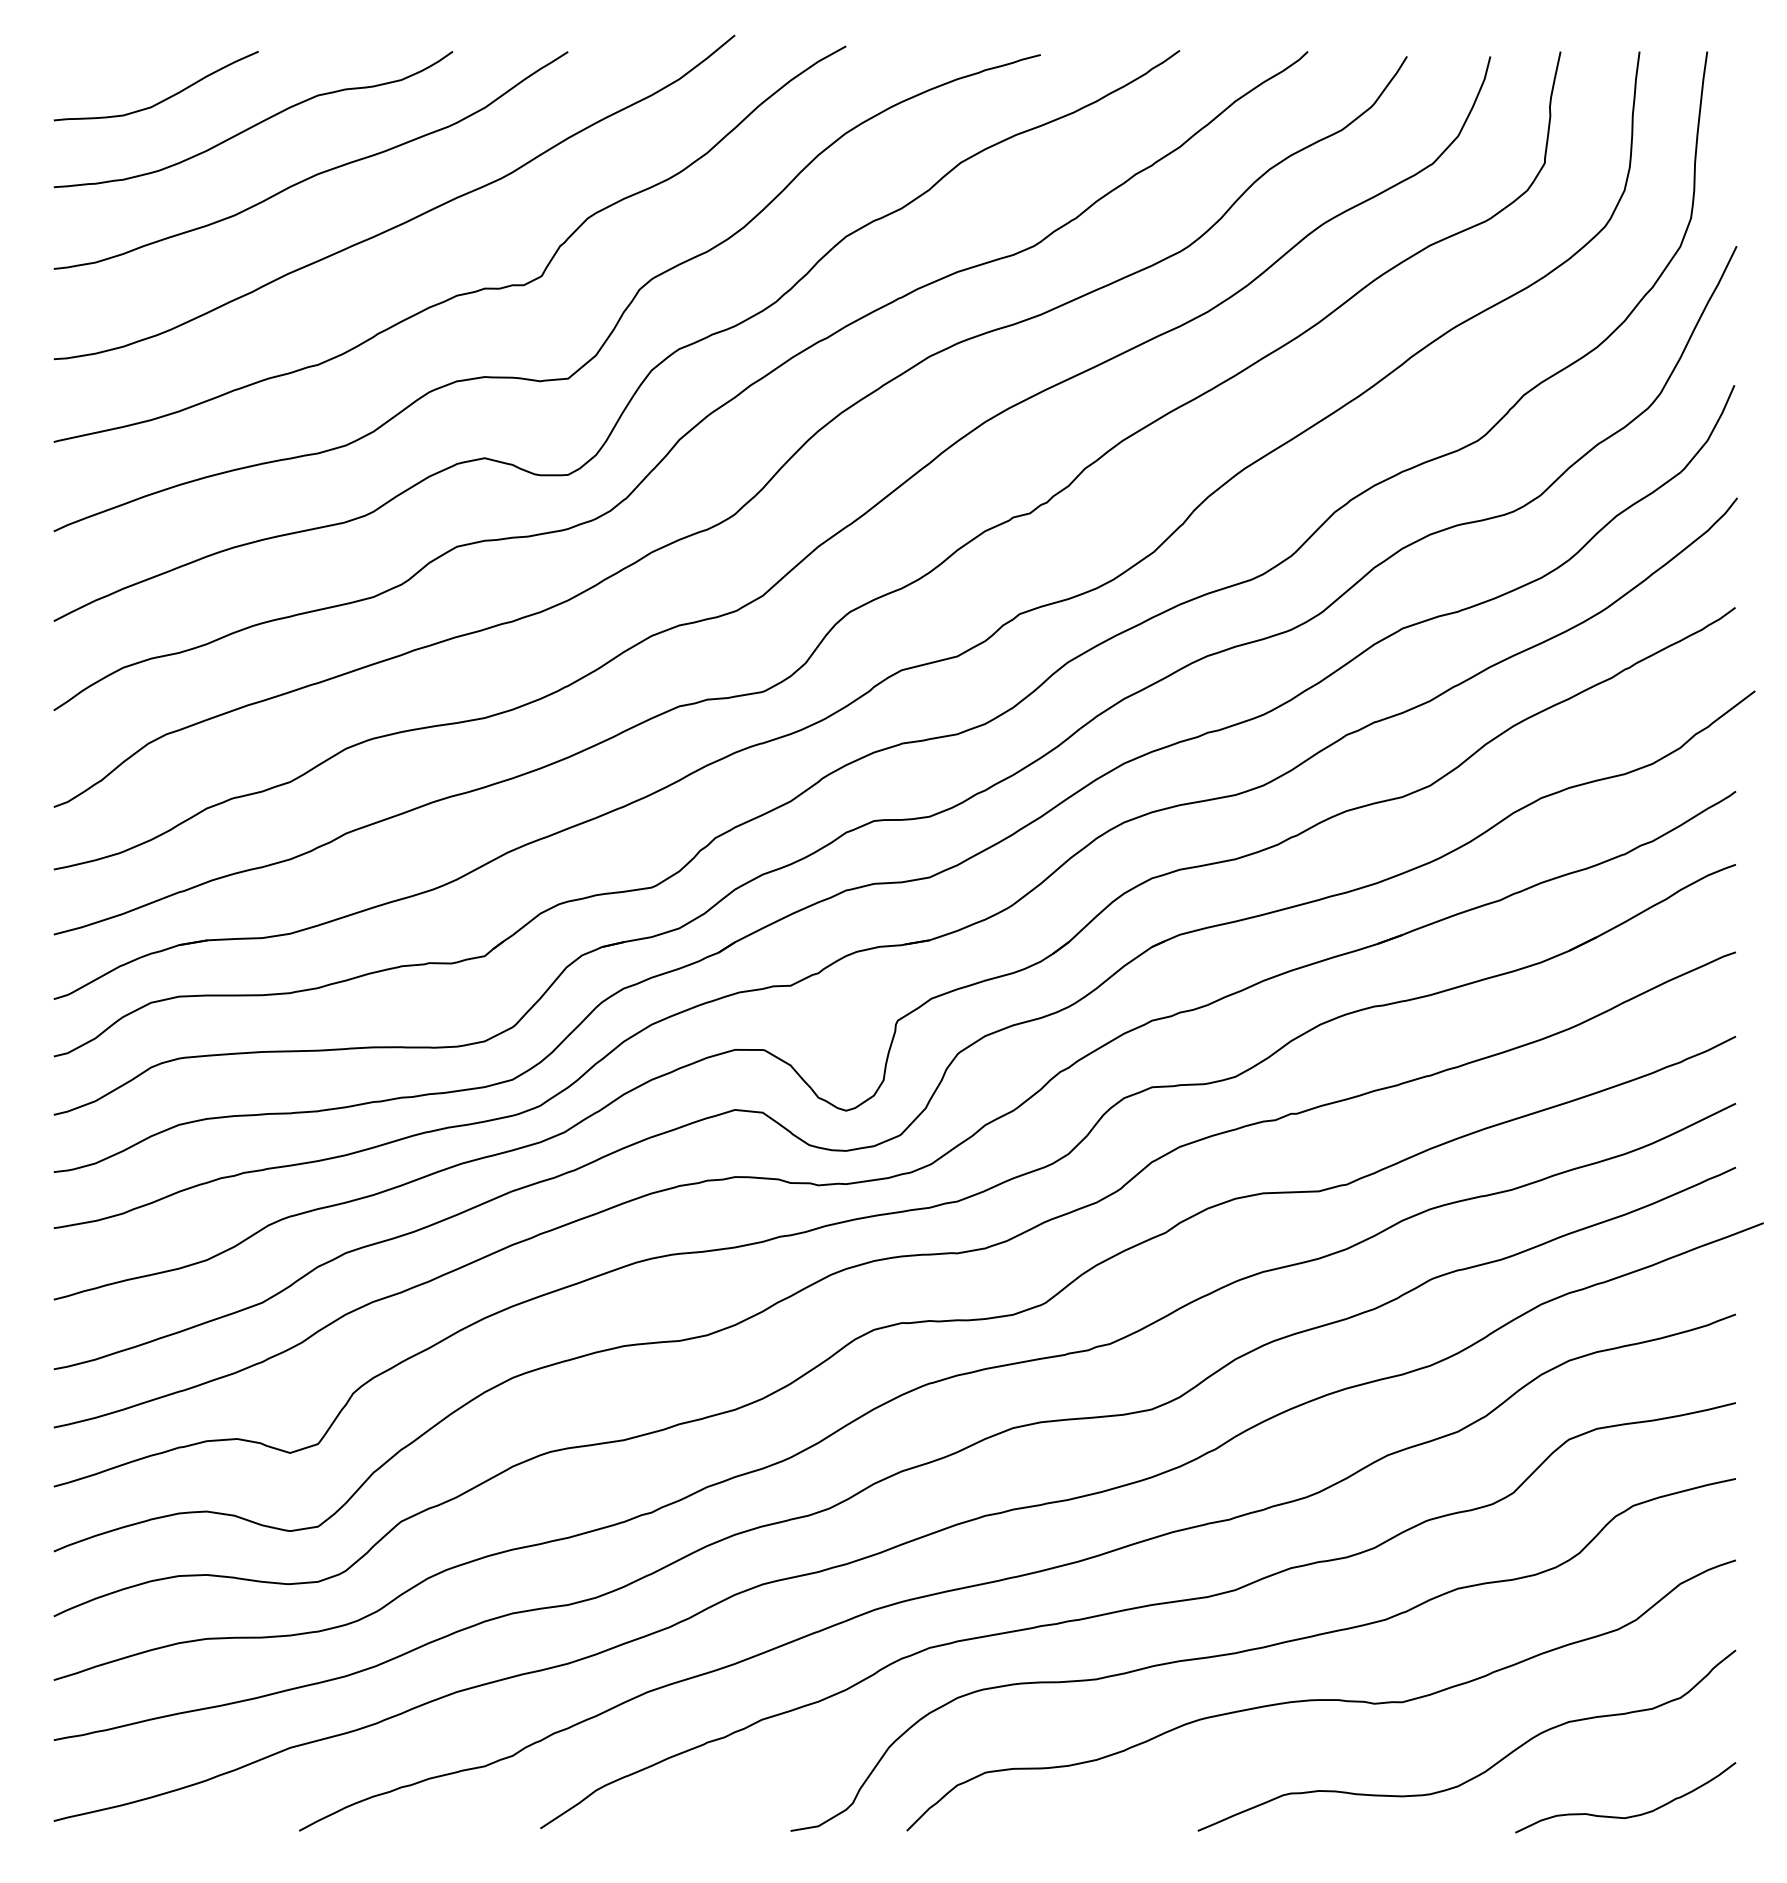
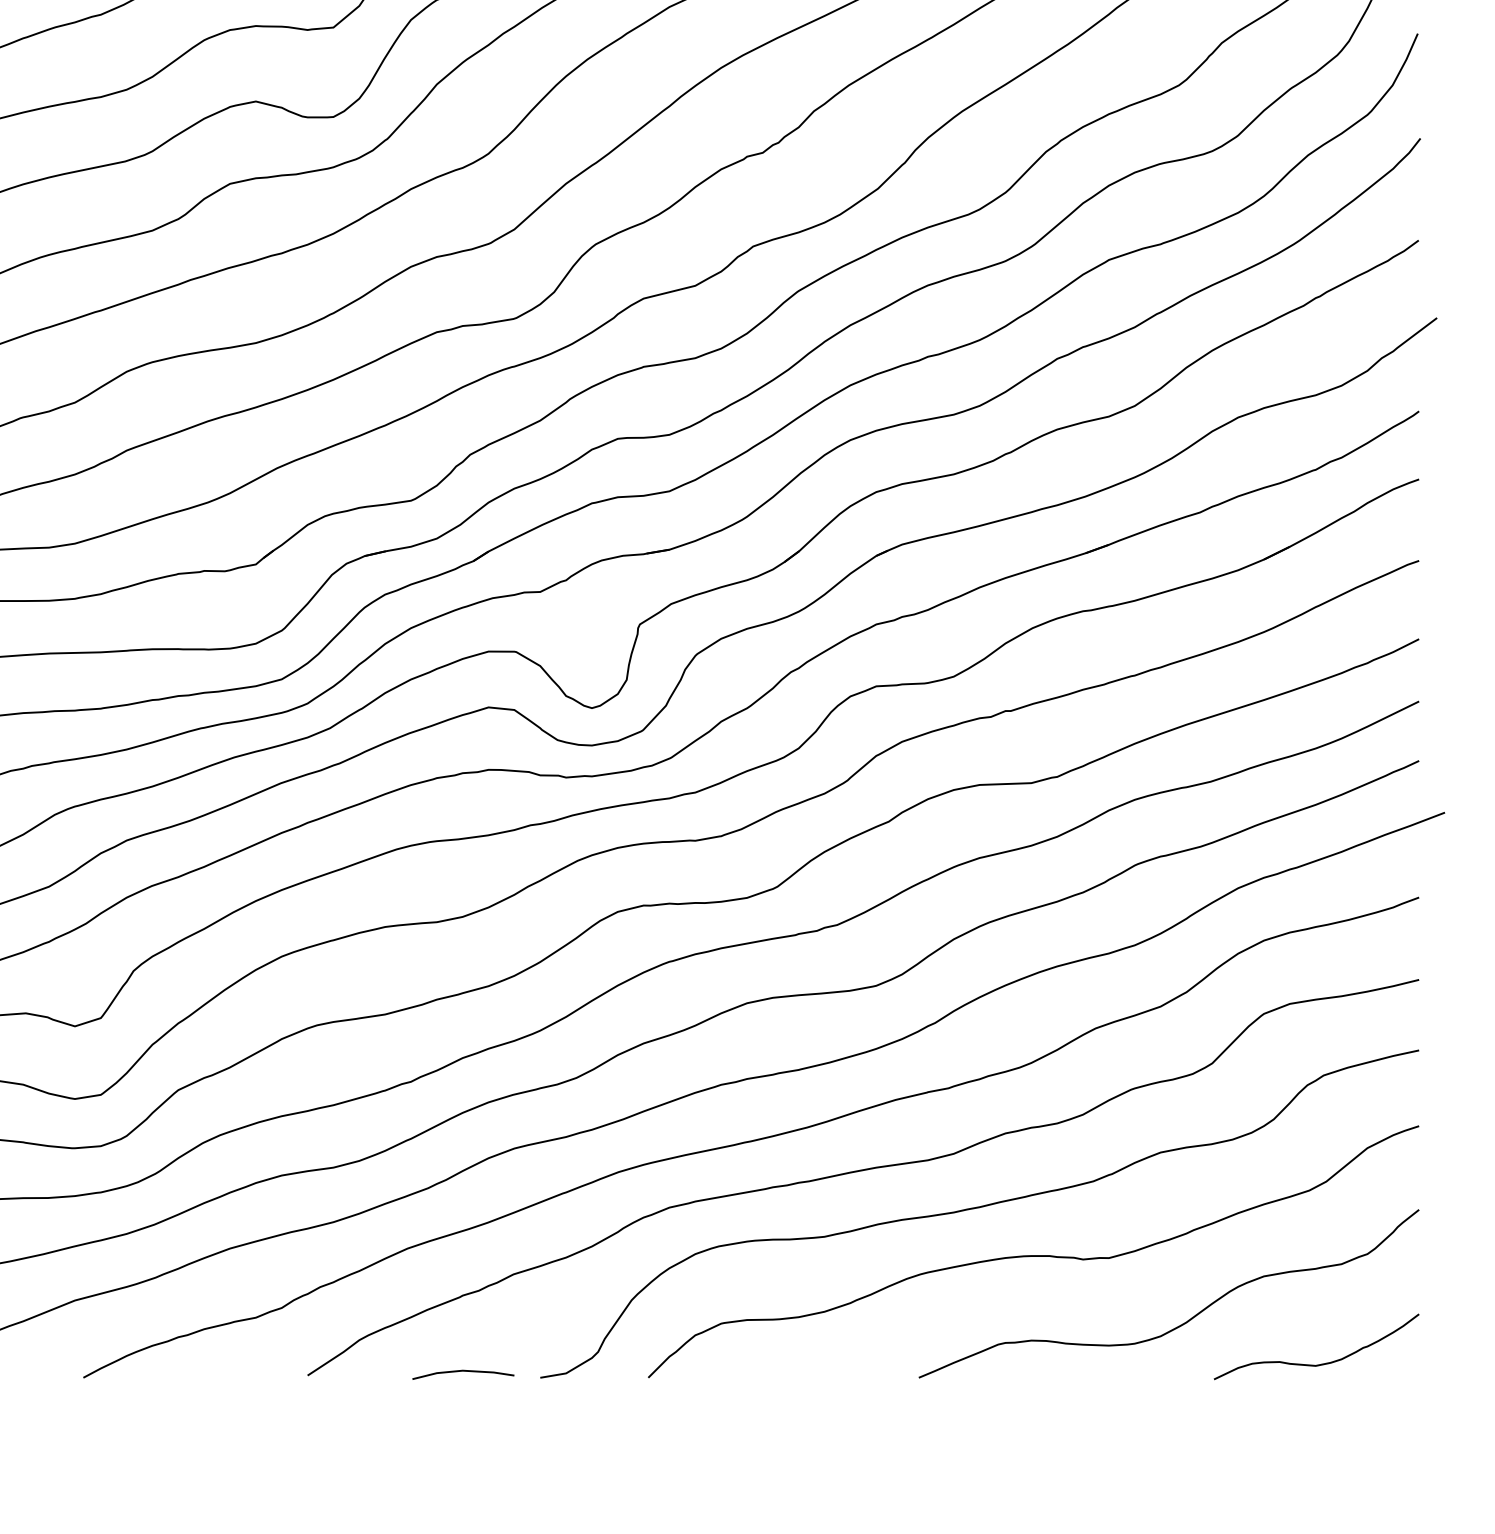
line: (707, 1824) -> (463, 1371), added

